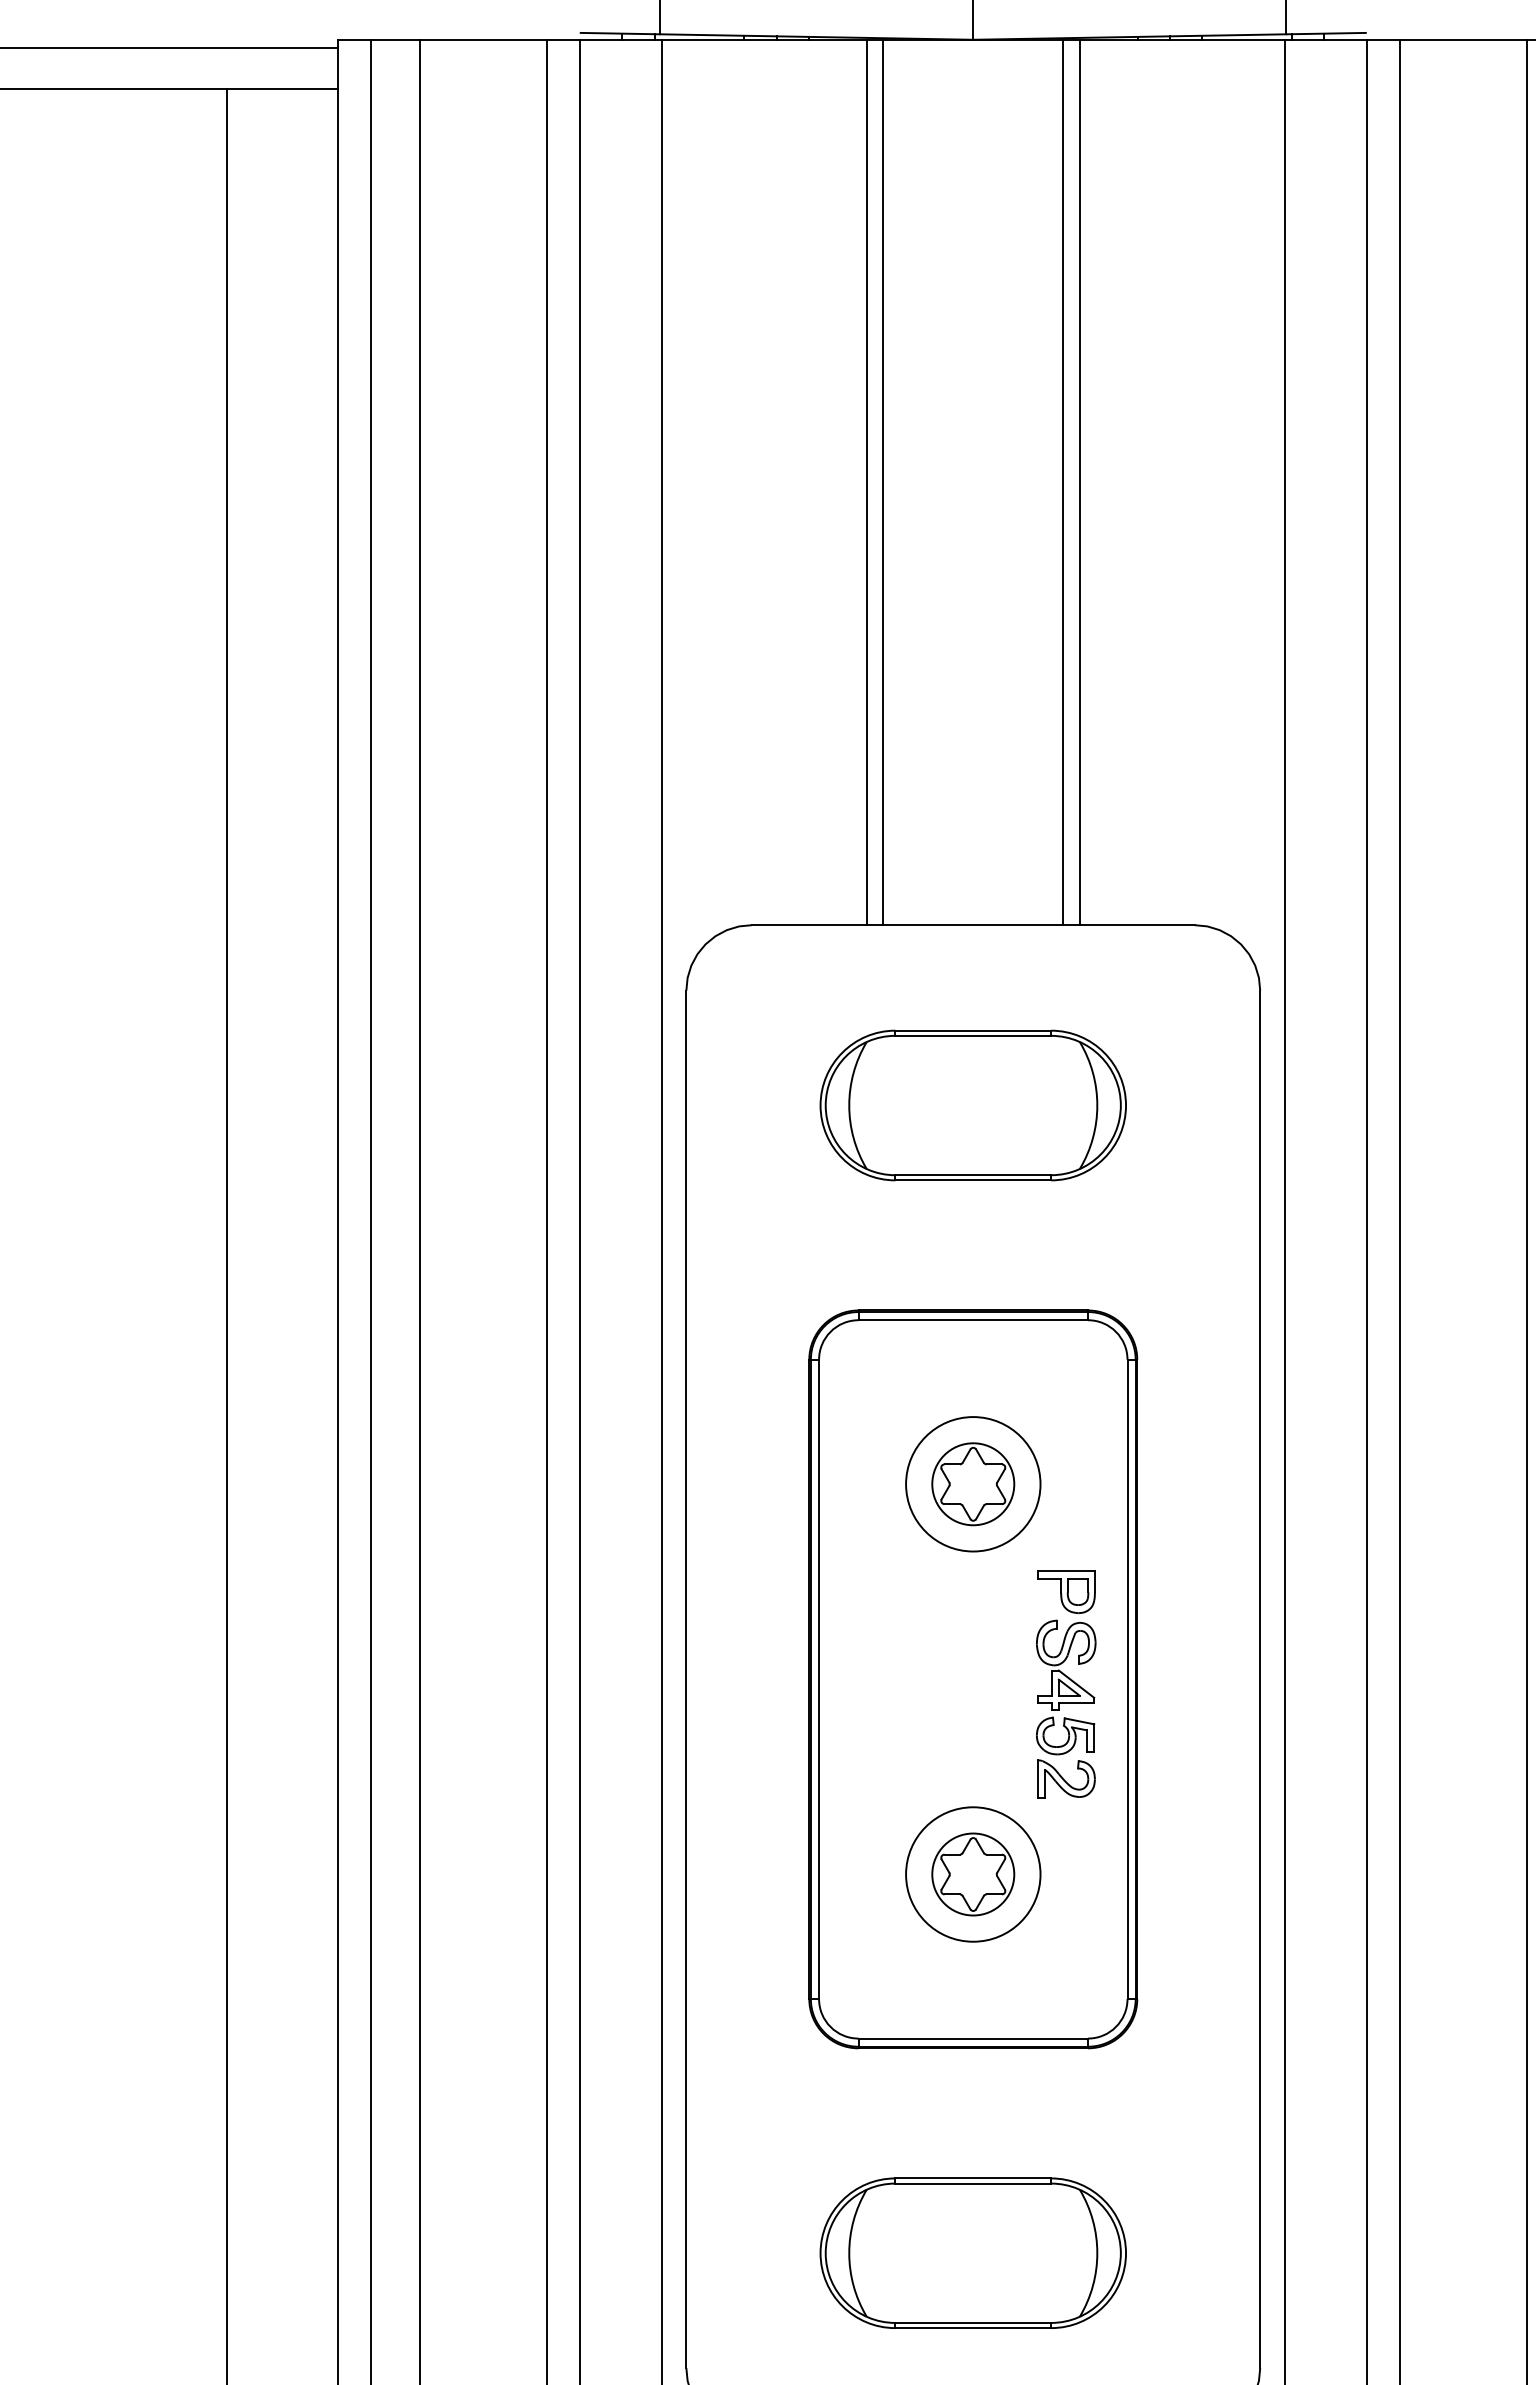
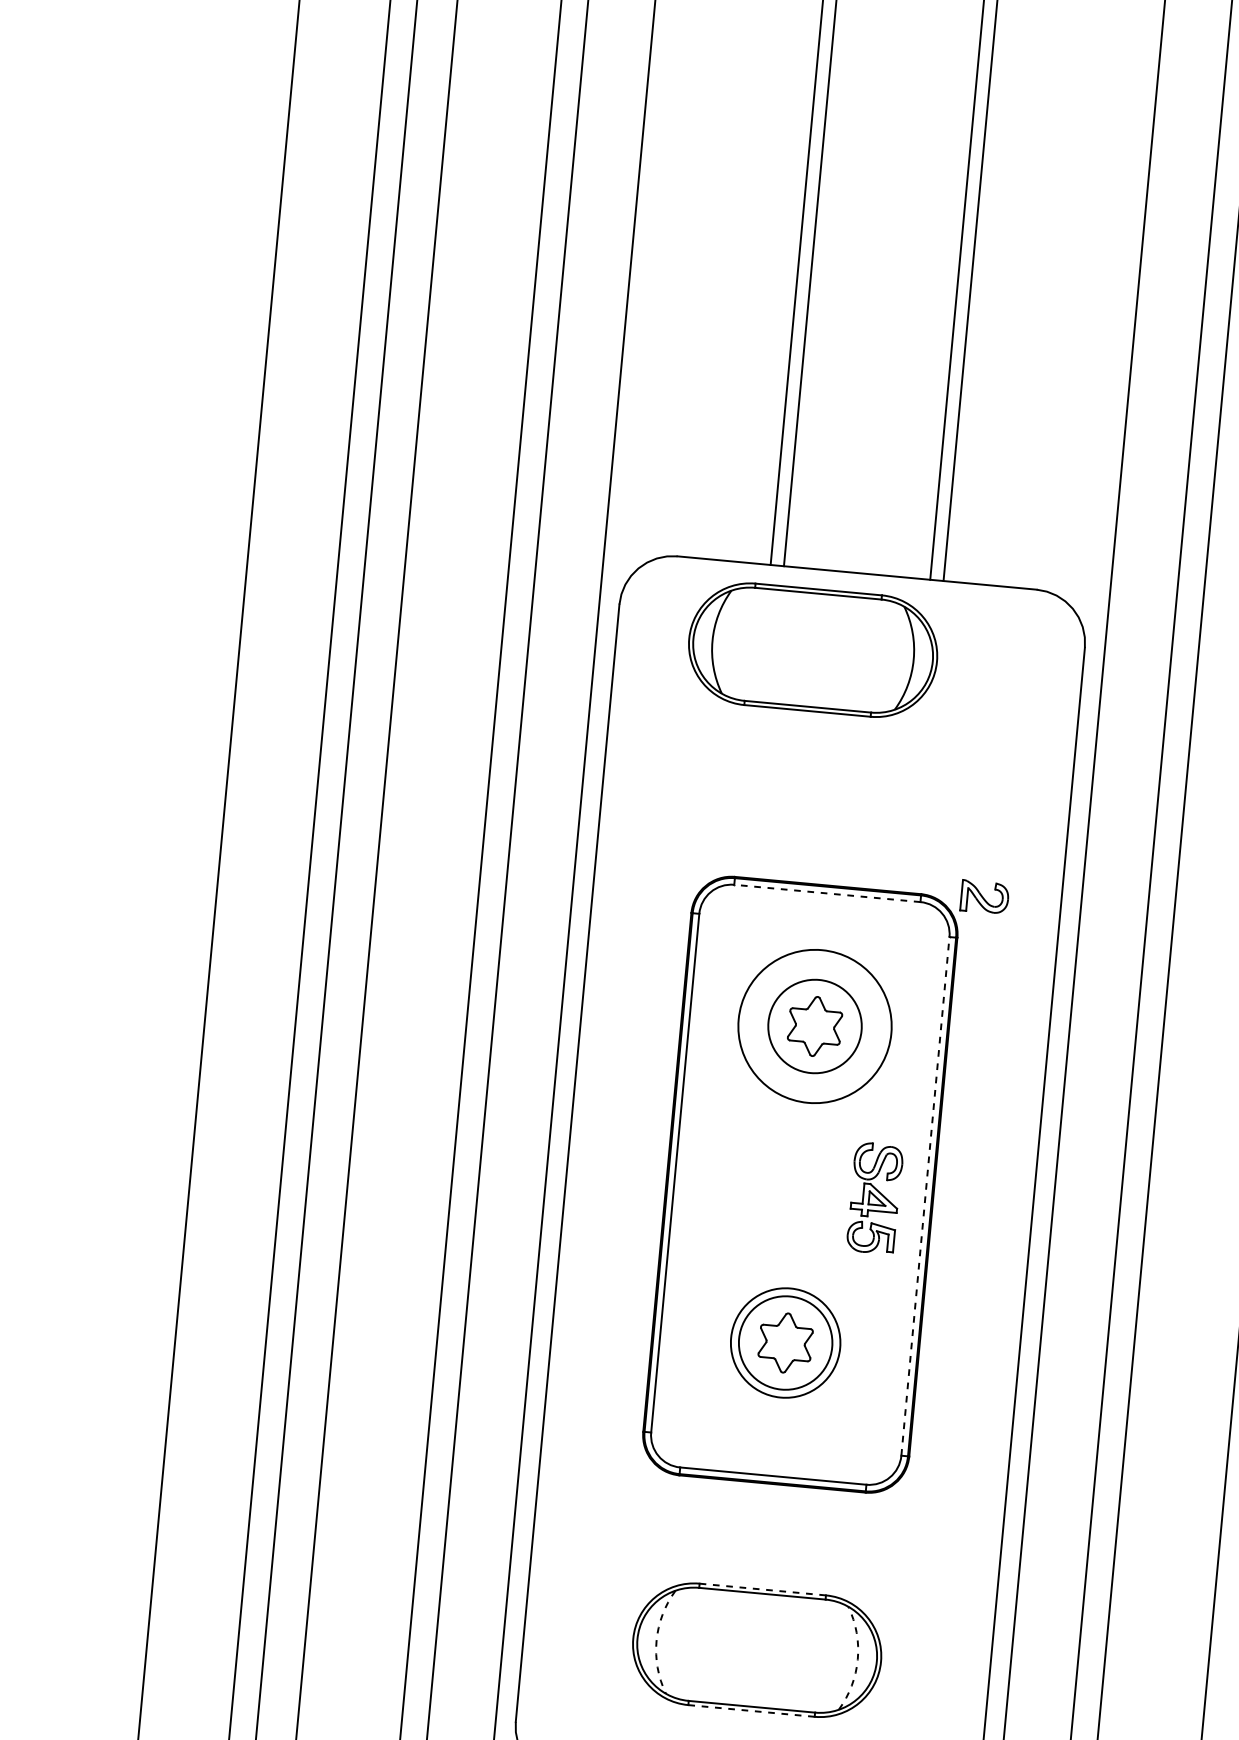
part: (972, 1105) -> (812, 650), moved
line: (973, 1320) -> (827, 893), solid -> dashed
circle: (973, 1484) -> (815, 1026), size x1.4
circle: (973, 1484) -> (815, 1026), size x1.4
part: (1066, 1591) -> (882, 1120), removed
line: (1127, 1679) -> (925, 1196), solid -> dashed
part: (1066, 1778) -> (985, 896), moved
circle: (973, 1874) -> (785, 1343), size x1.4
line: (973, 2178) -> (762, 1589), solid -> dashed
arc: (849, 2253) -> (656, 1641), solid -> dashed
arc: (1097, 2253) -> (857, 1659), solid -> dashed
line: (973, 2328) -> (751, 1711), solid -> dashed

